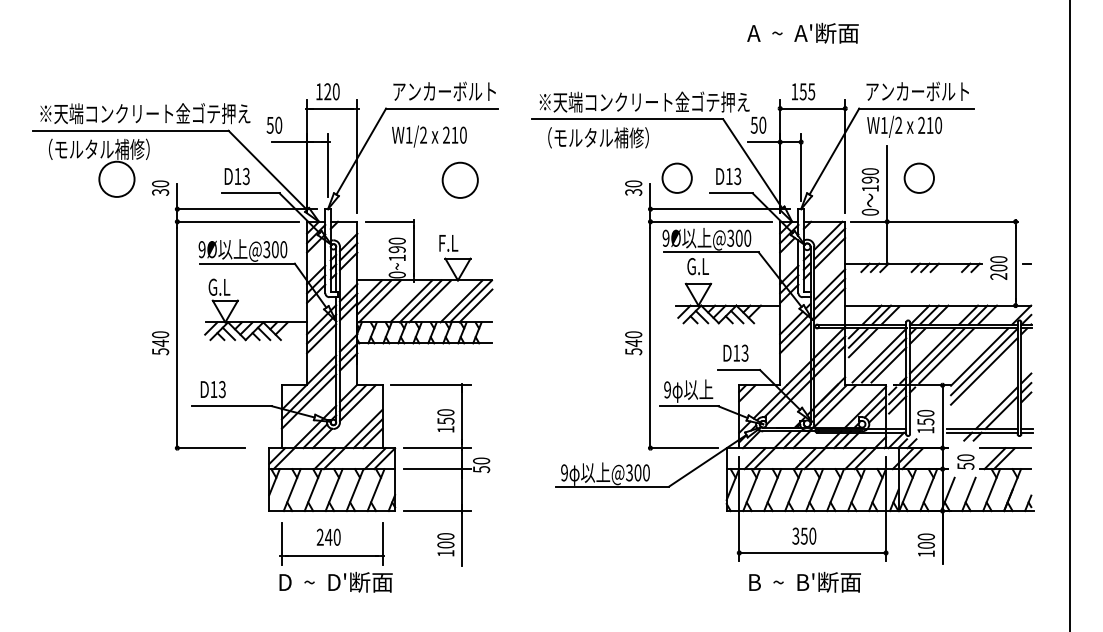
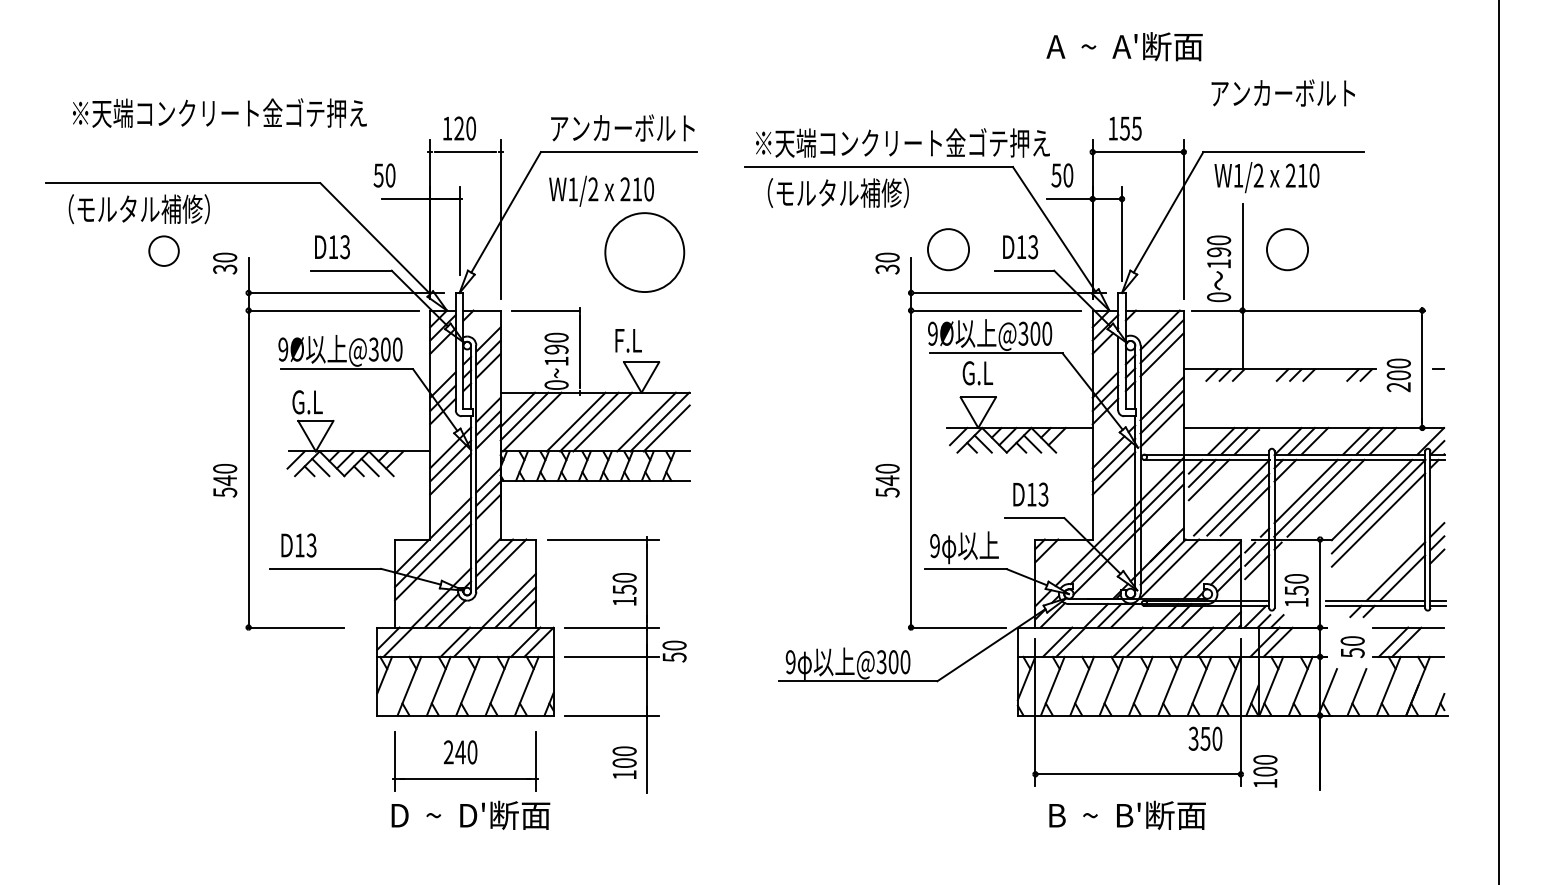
text: (917, 91) -> (1282, 92), moved
text: (145, 113) -> (219, 112), moved
circle: (116, 178) -> (163, 250), size x0.6
circle: (460, 180) -> (644, 252), size x1.6
text: (804, 535) -> (1205, 738), moved
text: (926, 545) -> (1265, 771), moved

